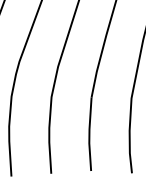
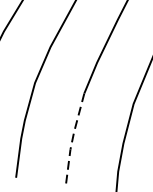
line: (89, 134) -> (72, 138), solid -> dashed

